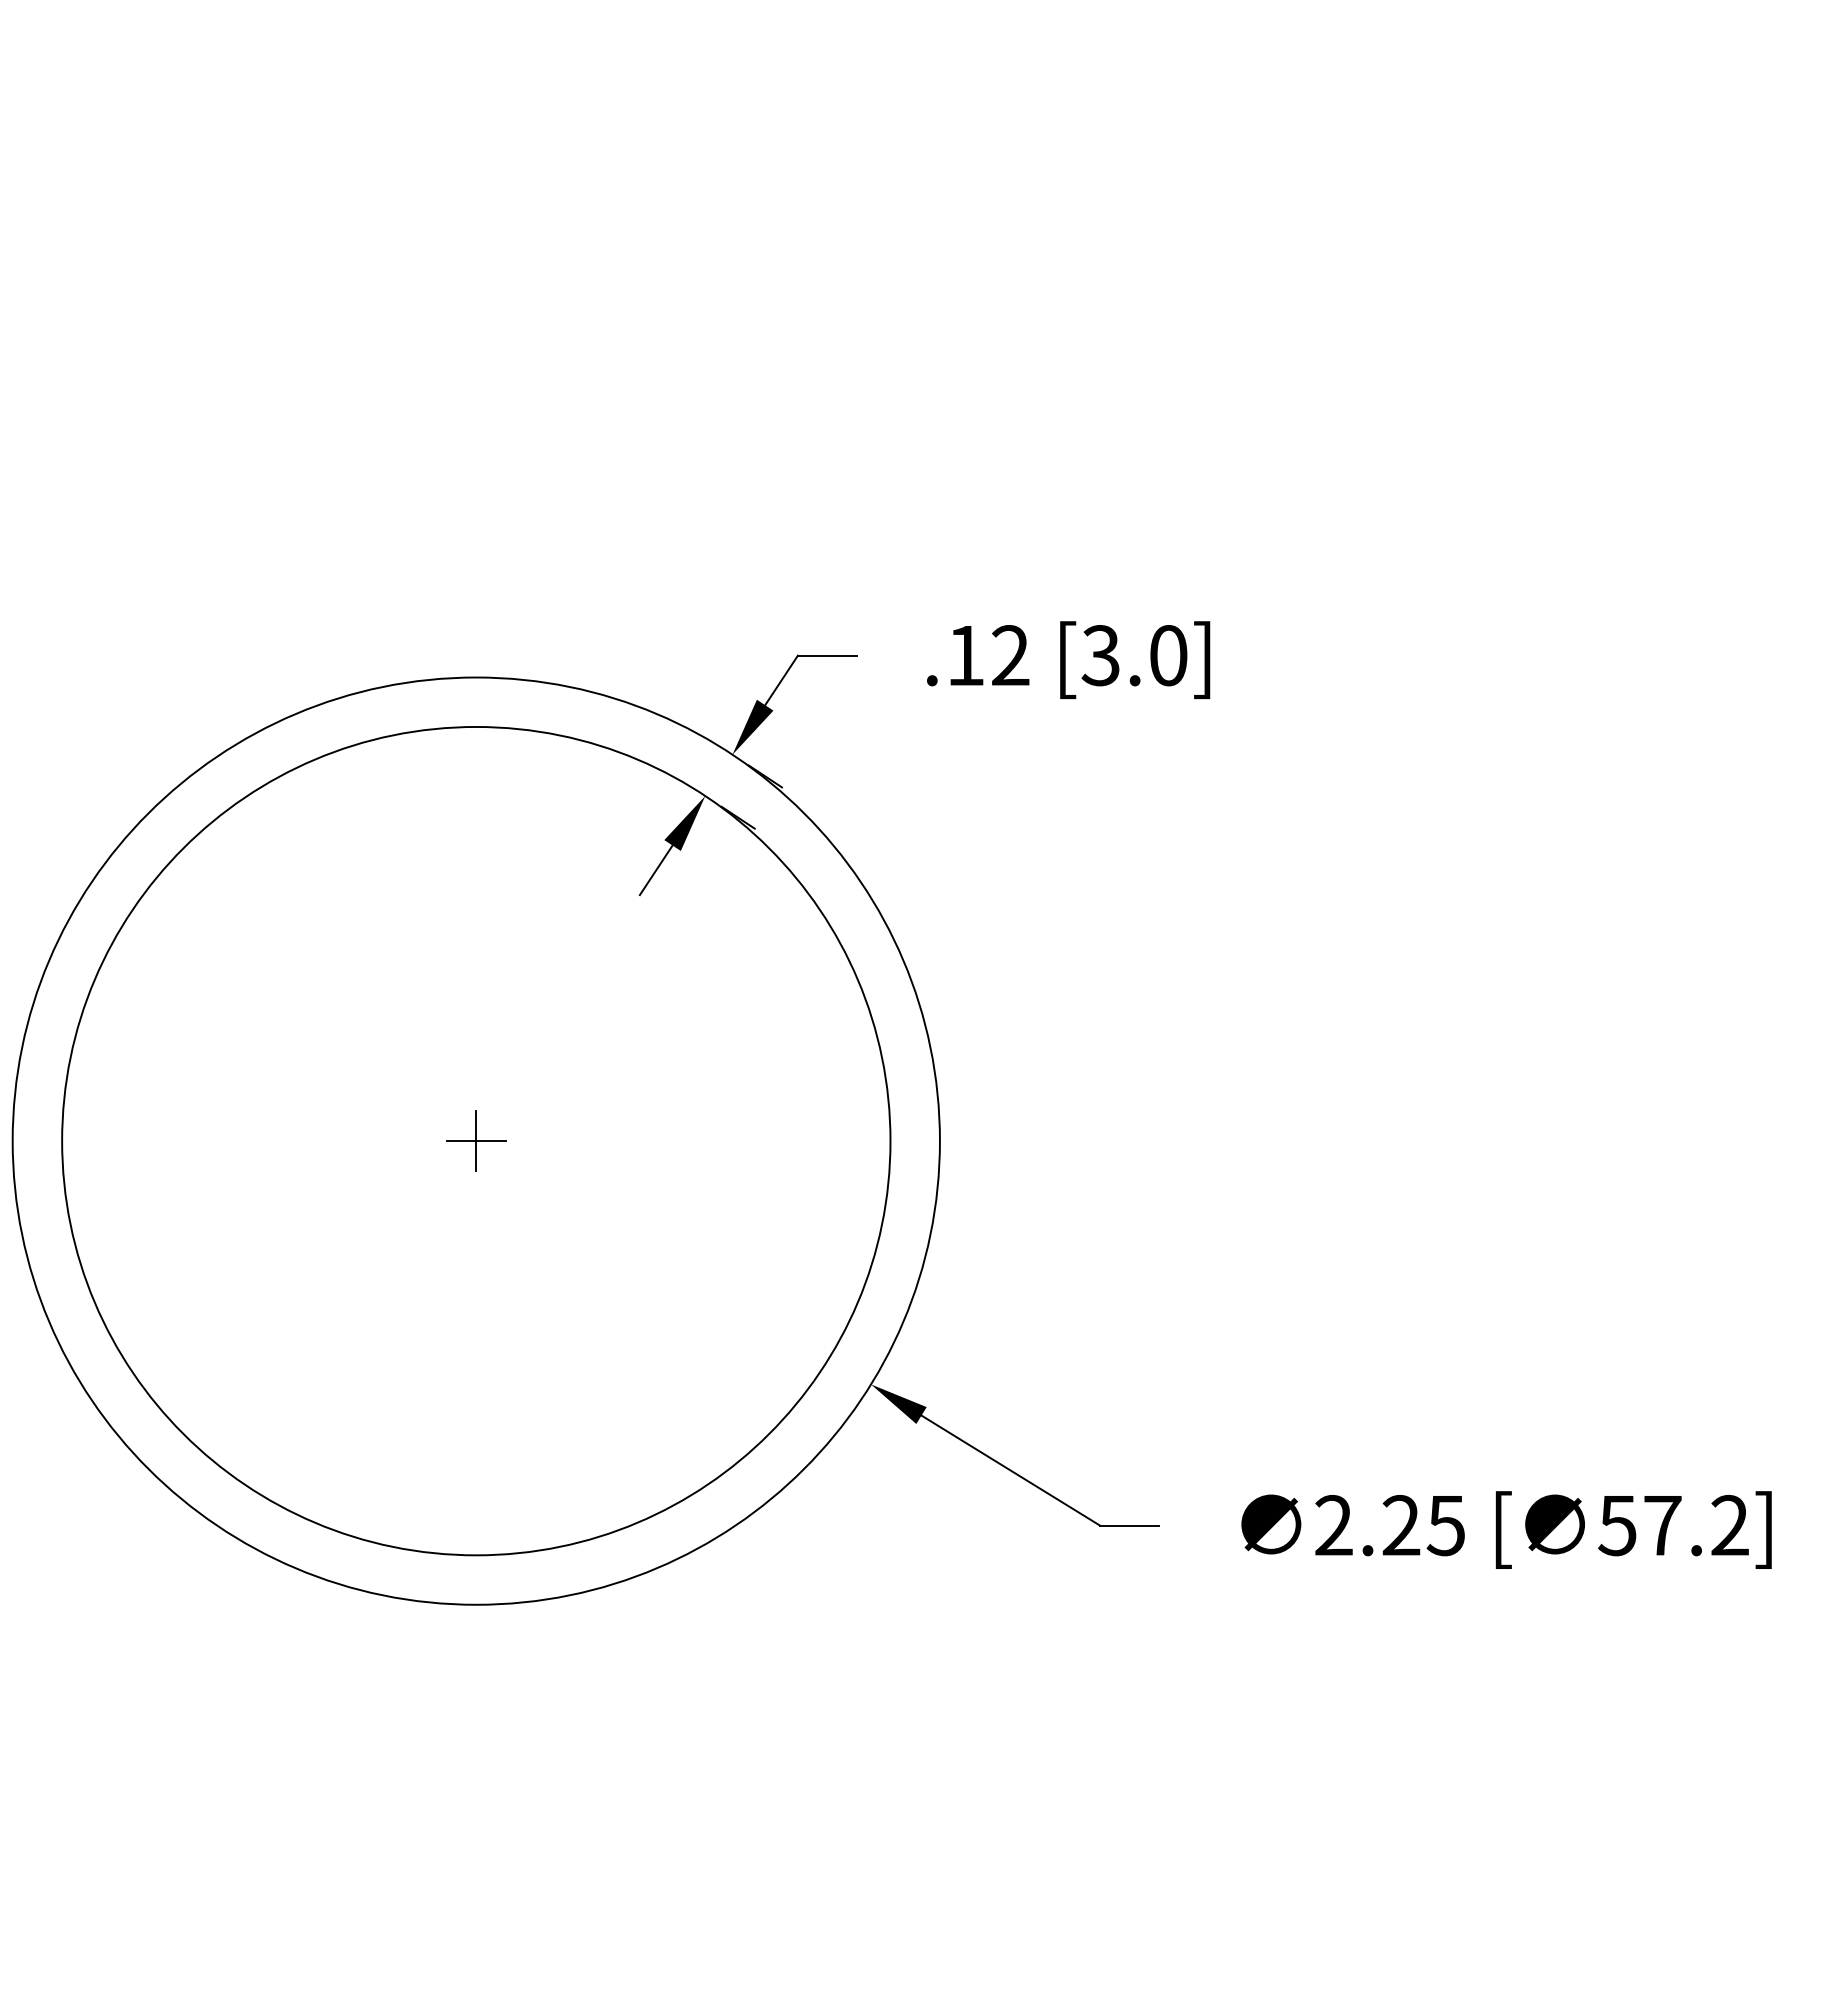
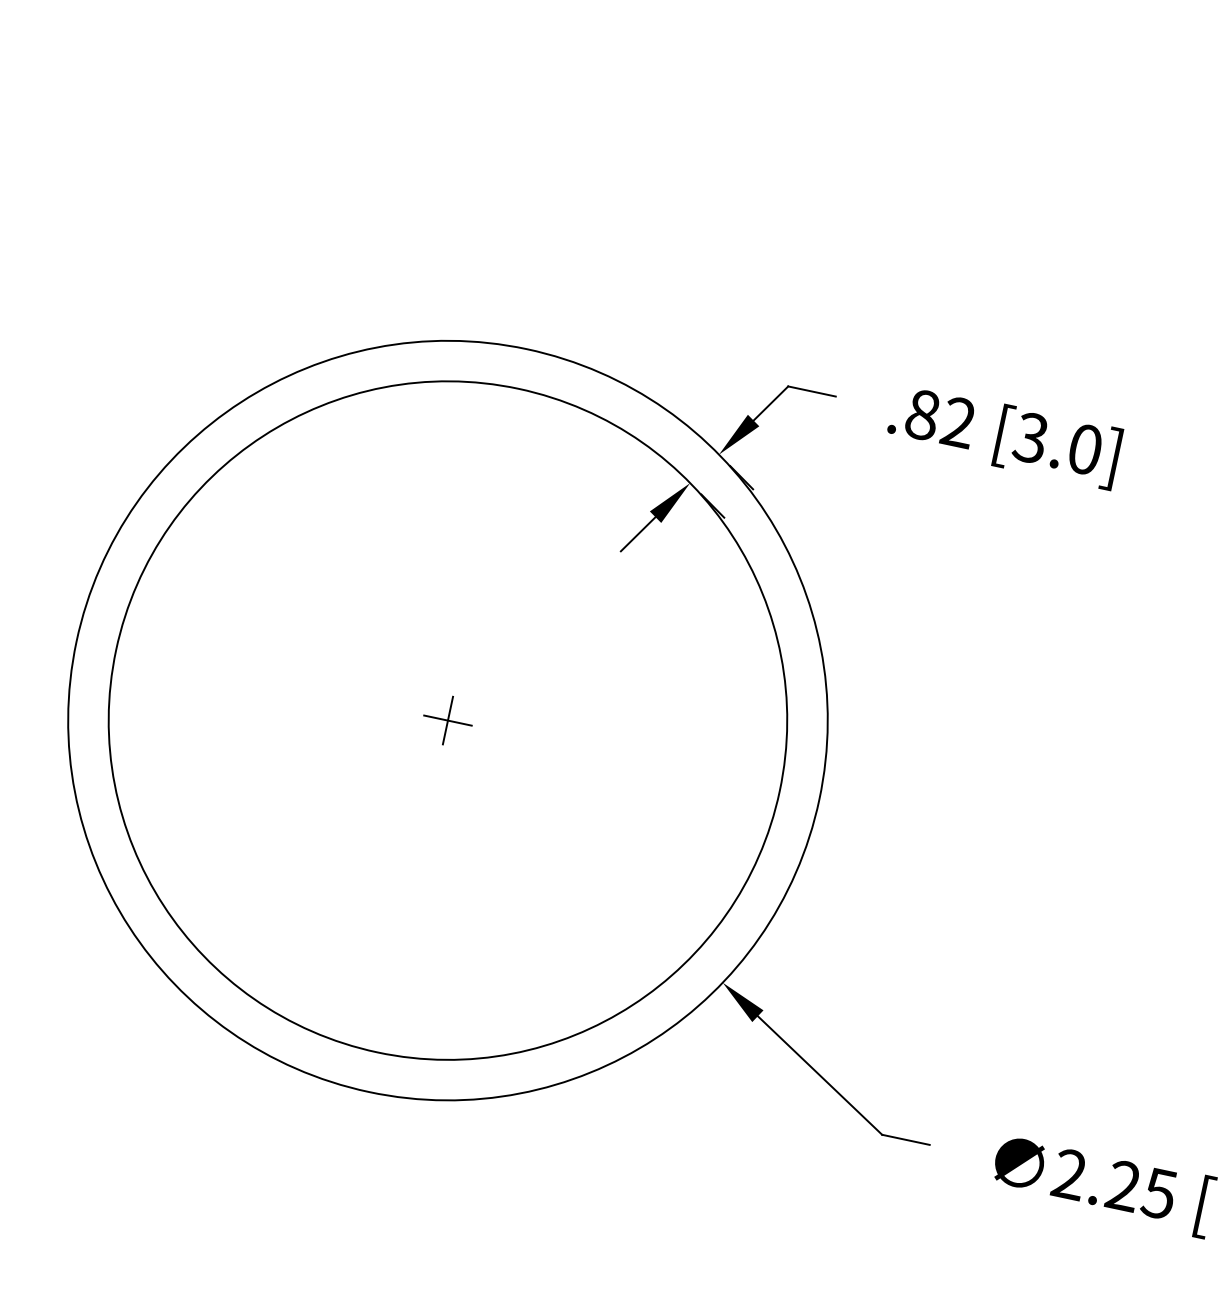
text: (965, 655) -> (922, 414), .12 -> .82

